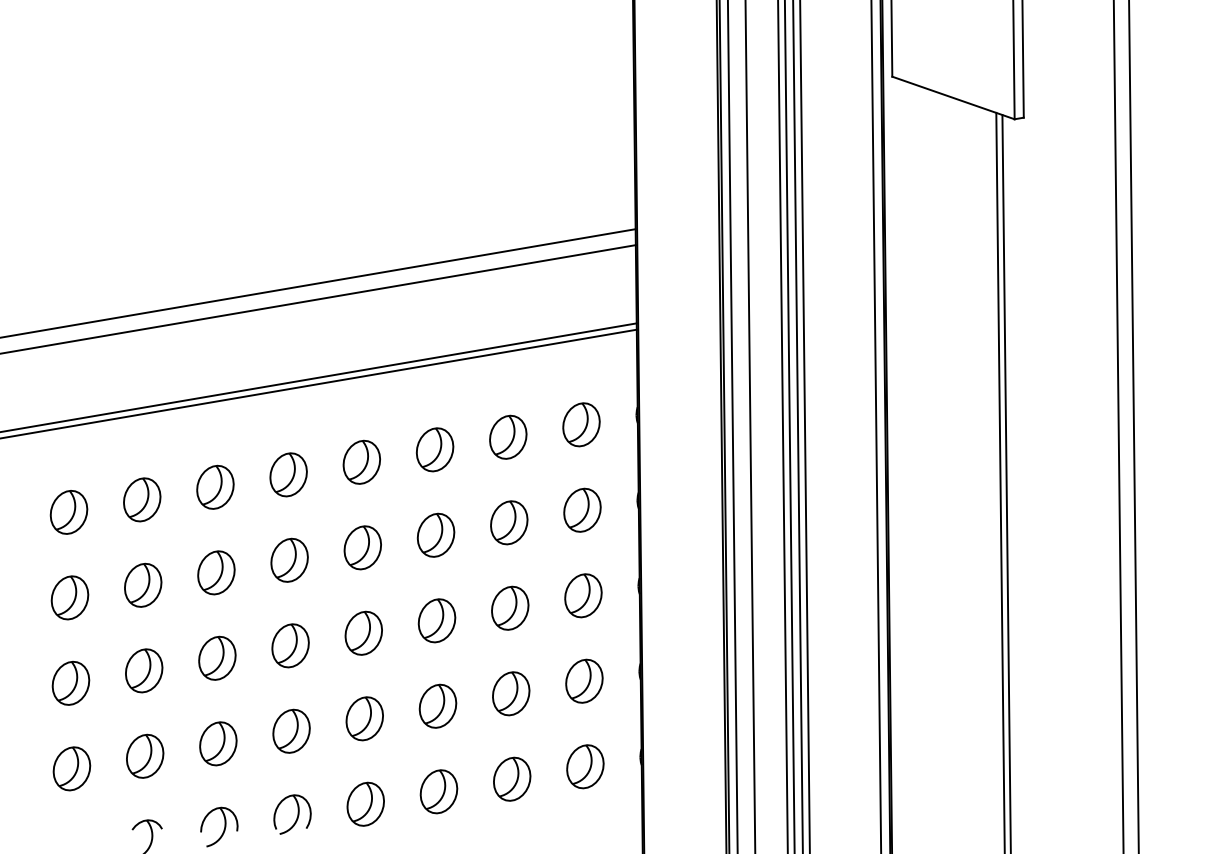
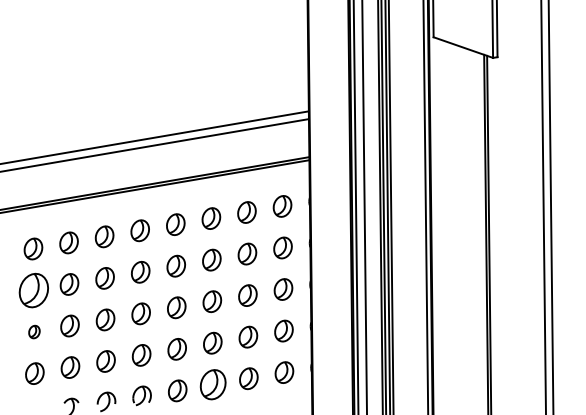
part: (69, 597) -> (33, 290), size x1.6
part: (71, 682) -> (34, 331), size x0.6
part: (439, 791) -> (213, 384), size x1.4

